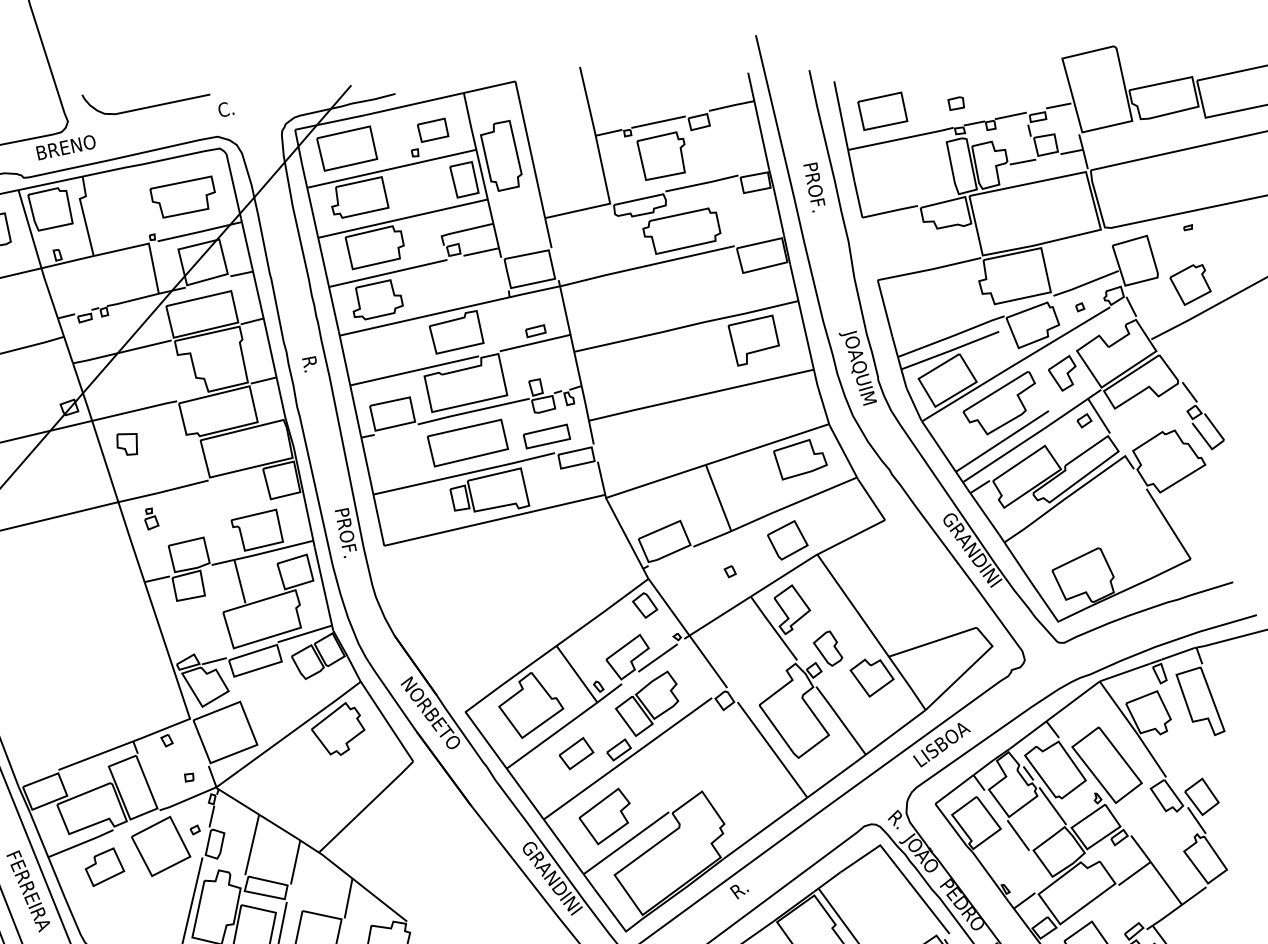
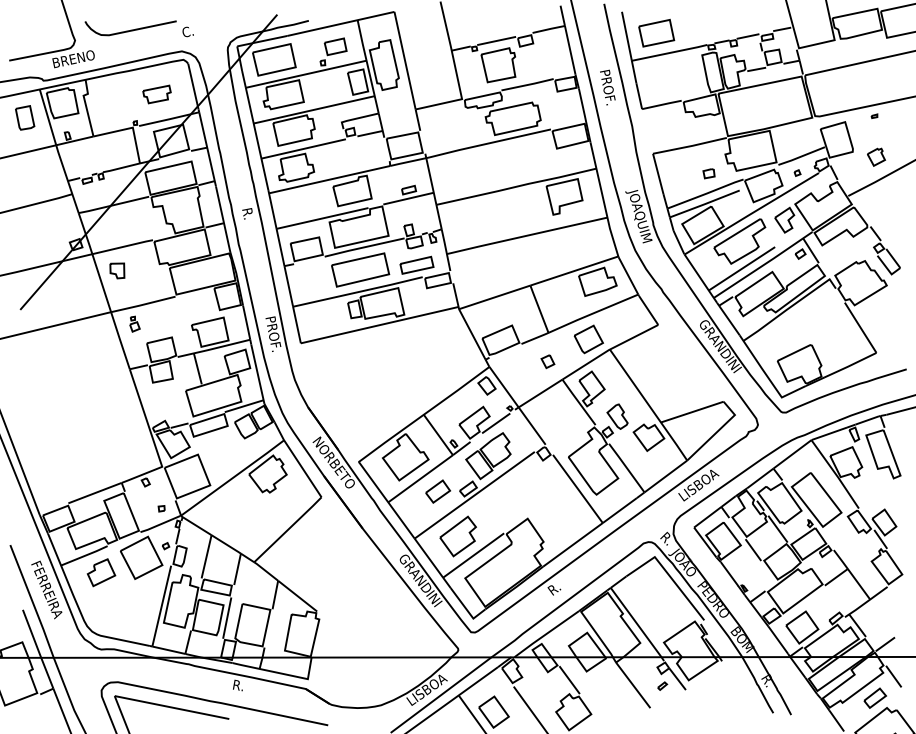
part: (955, 103) -> (708, 173), moved
part: (182, 197) -> (156, 94), size x0.6
part: (1190, 285) -> (876, 157), size x0.6
part: (729, 571) -> (547, 361), size x1.6

